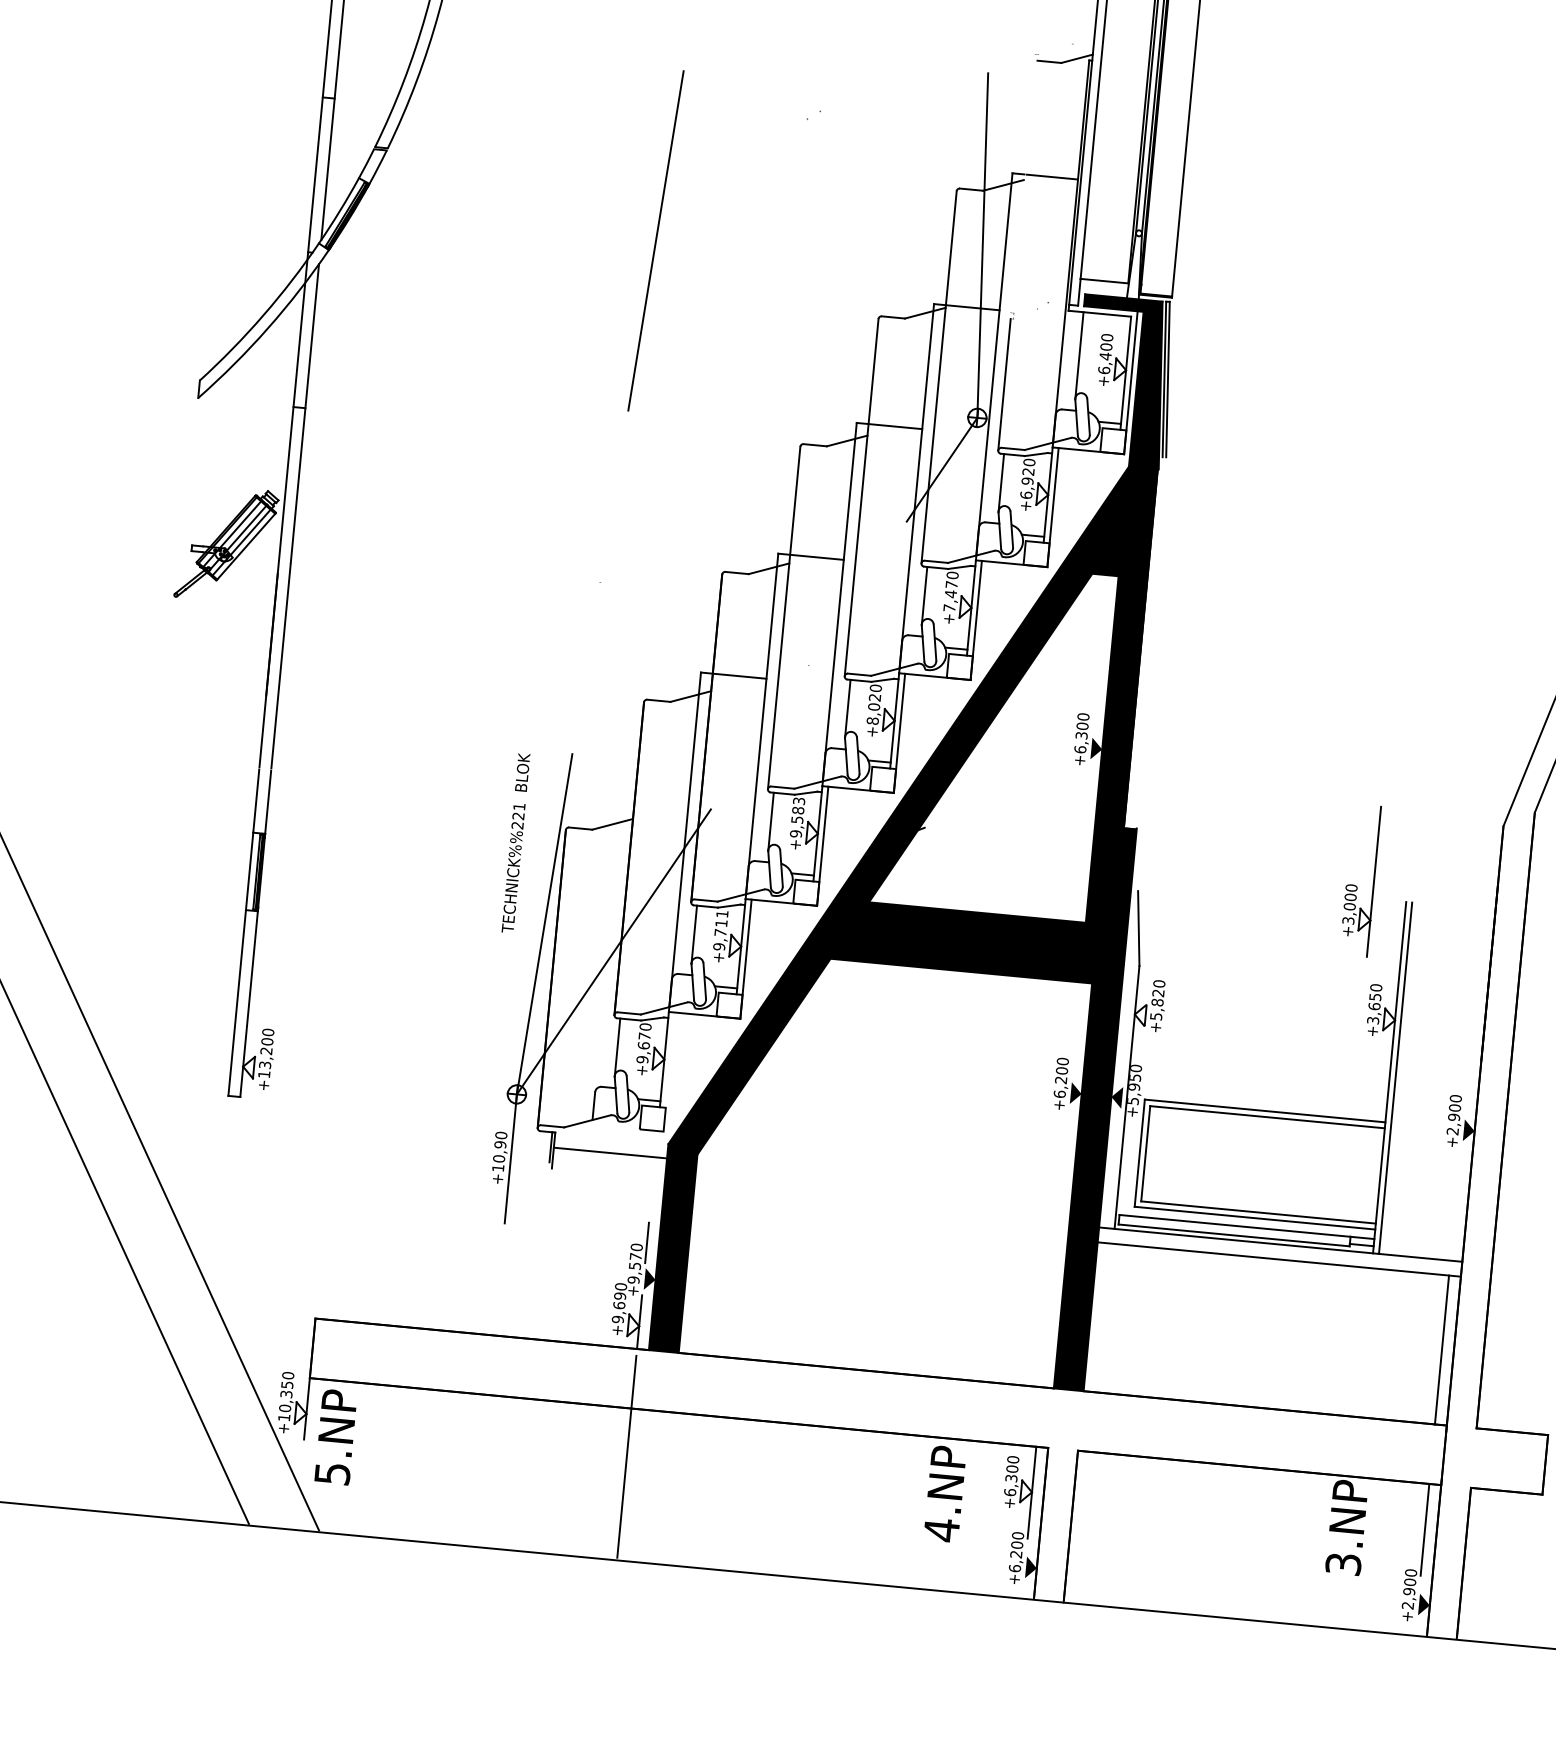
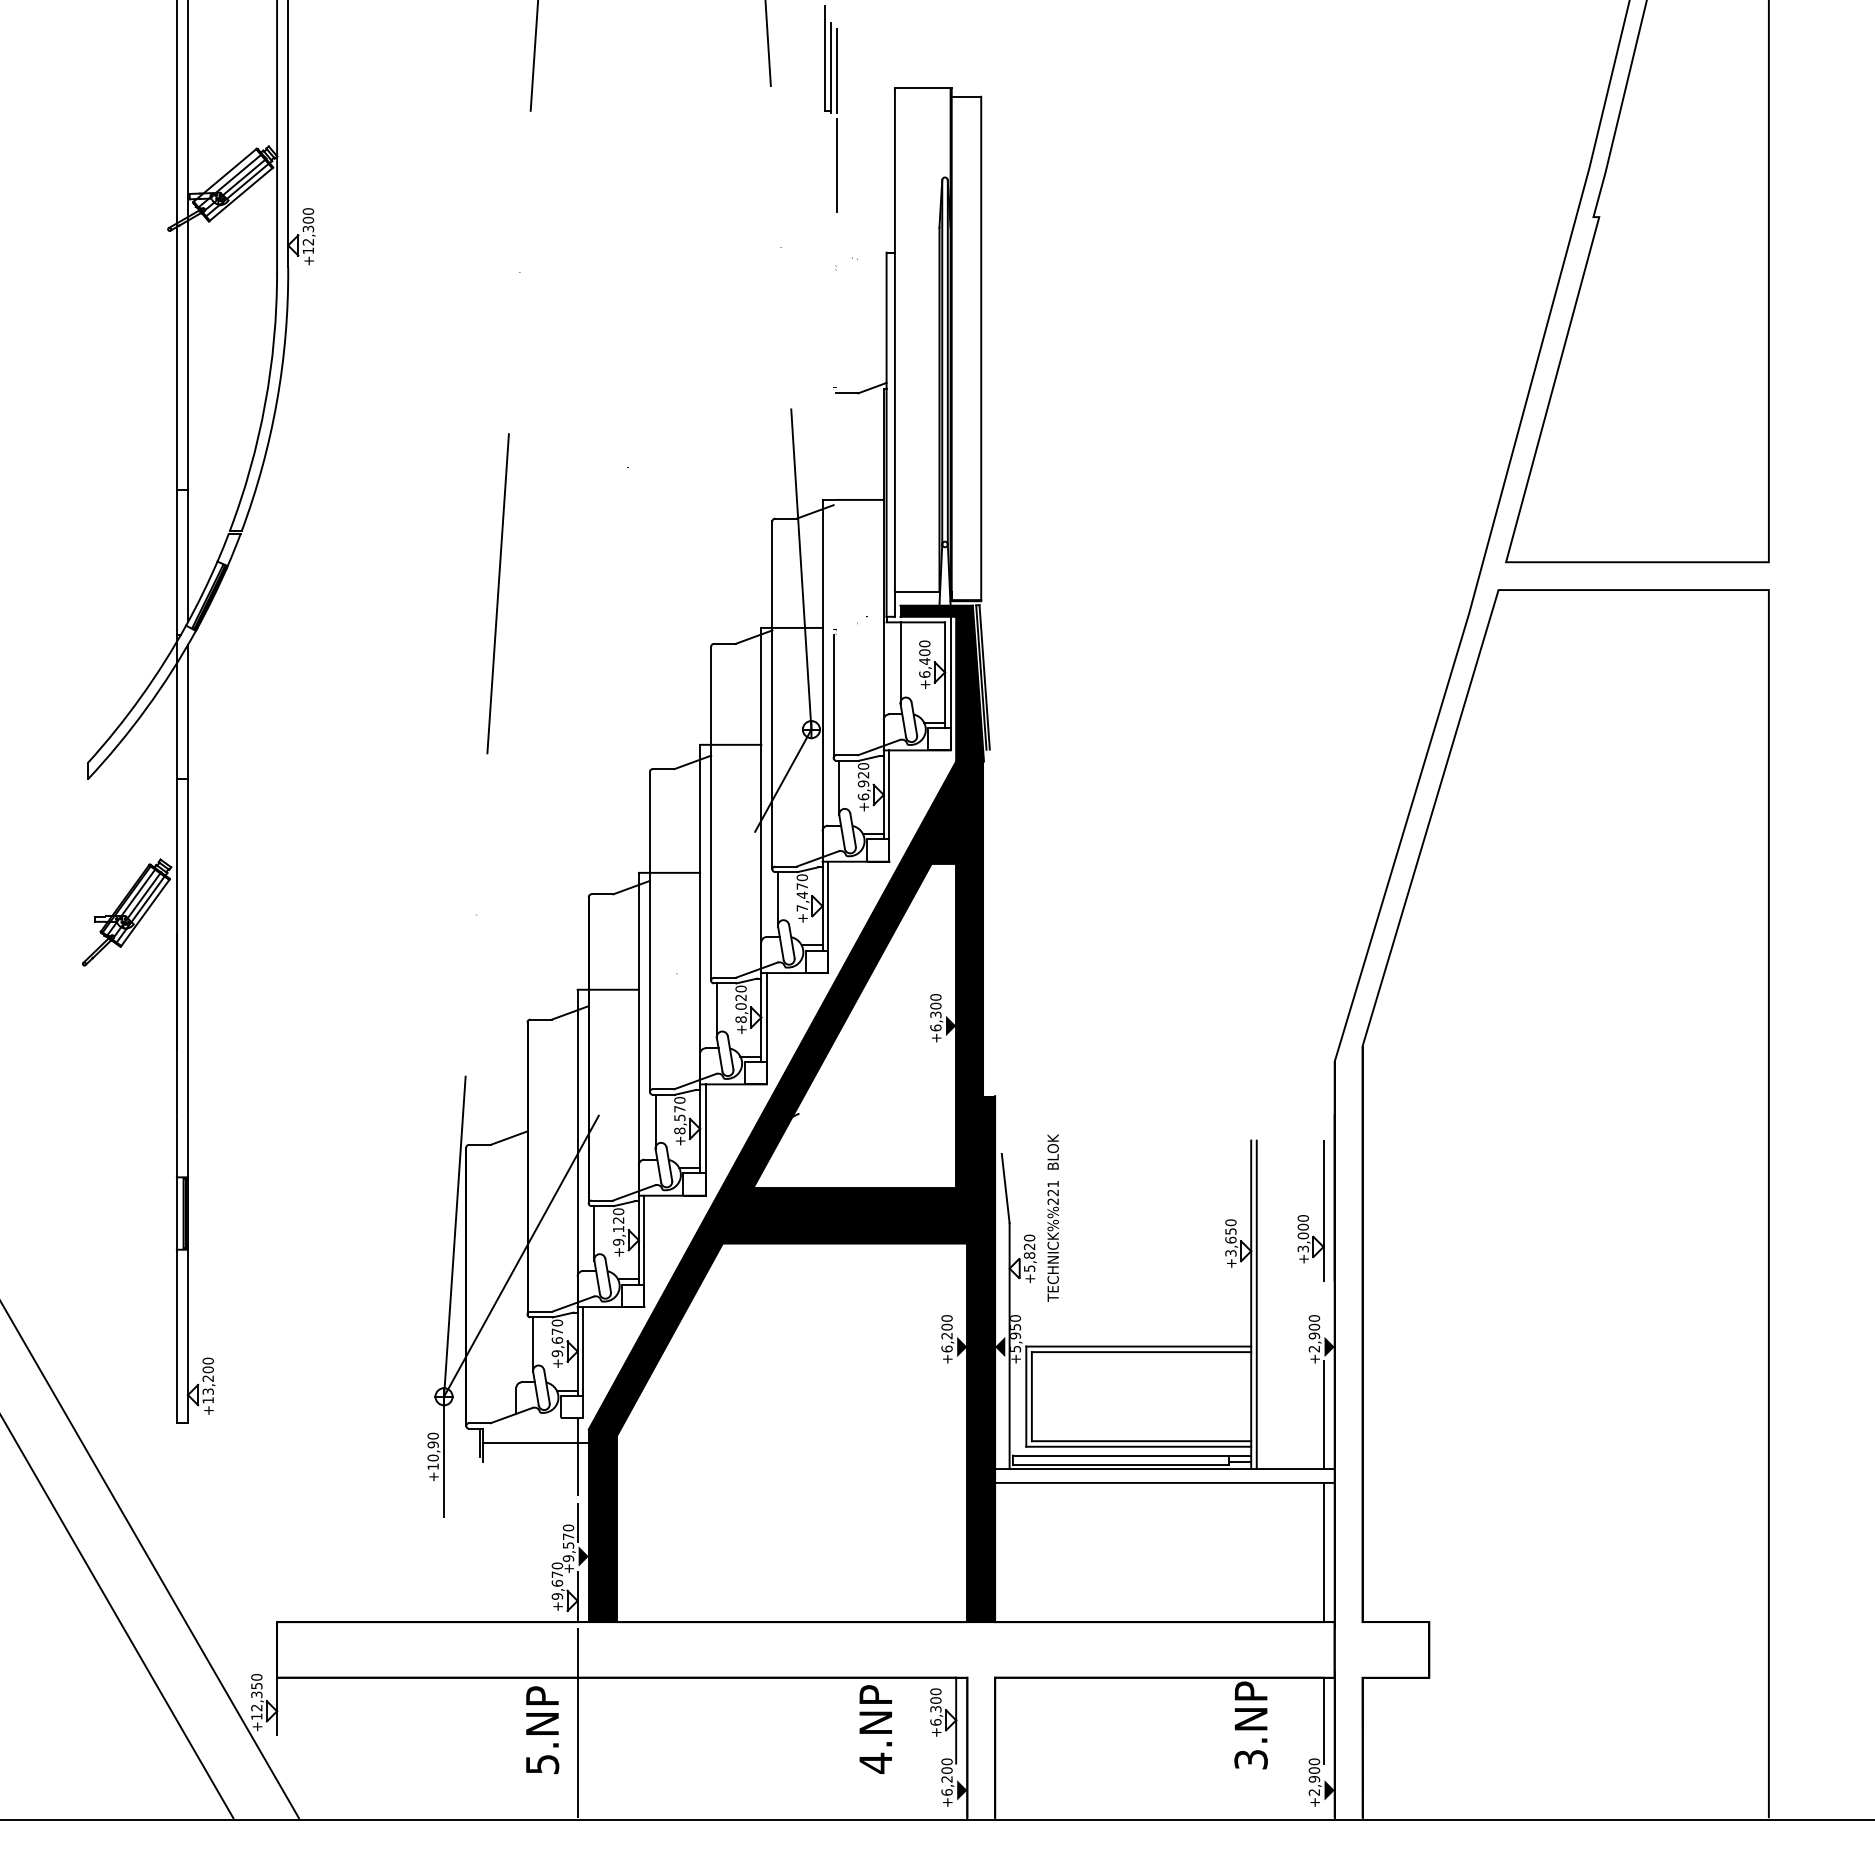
text: (797, 817) -> (679, 1115), +9,583 -> +8,570
text: (515, 842) -> (1052, 1217), moved
part: (1360, 880) -> (1310, 1210), moved
text: (721, 923) -> (618, 1220), +9,711 -> +9,120
line: (670, 1060) -> (583, 1351), added
line: (653, 1171) -> (577, 1456), added
line: (1455, 1202) -> (1323, 1414), added
text: (620, 1296) -> (557, 1574), +9,690 -> +9,670
text: (284, 1407) -> (256, 1707), +10,350 -> +12,350
text: (336, 1436) -> (542, 1729), moved

